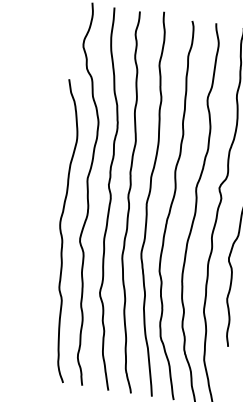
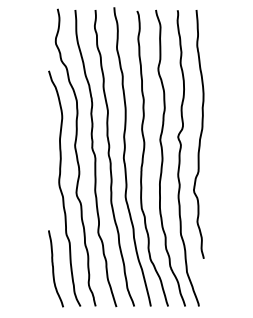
curve: (37, 331) -> (54, 269), added

